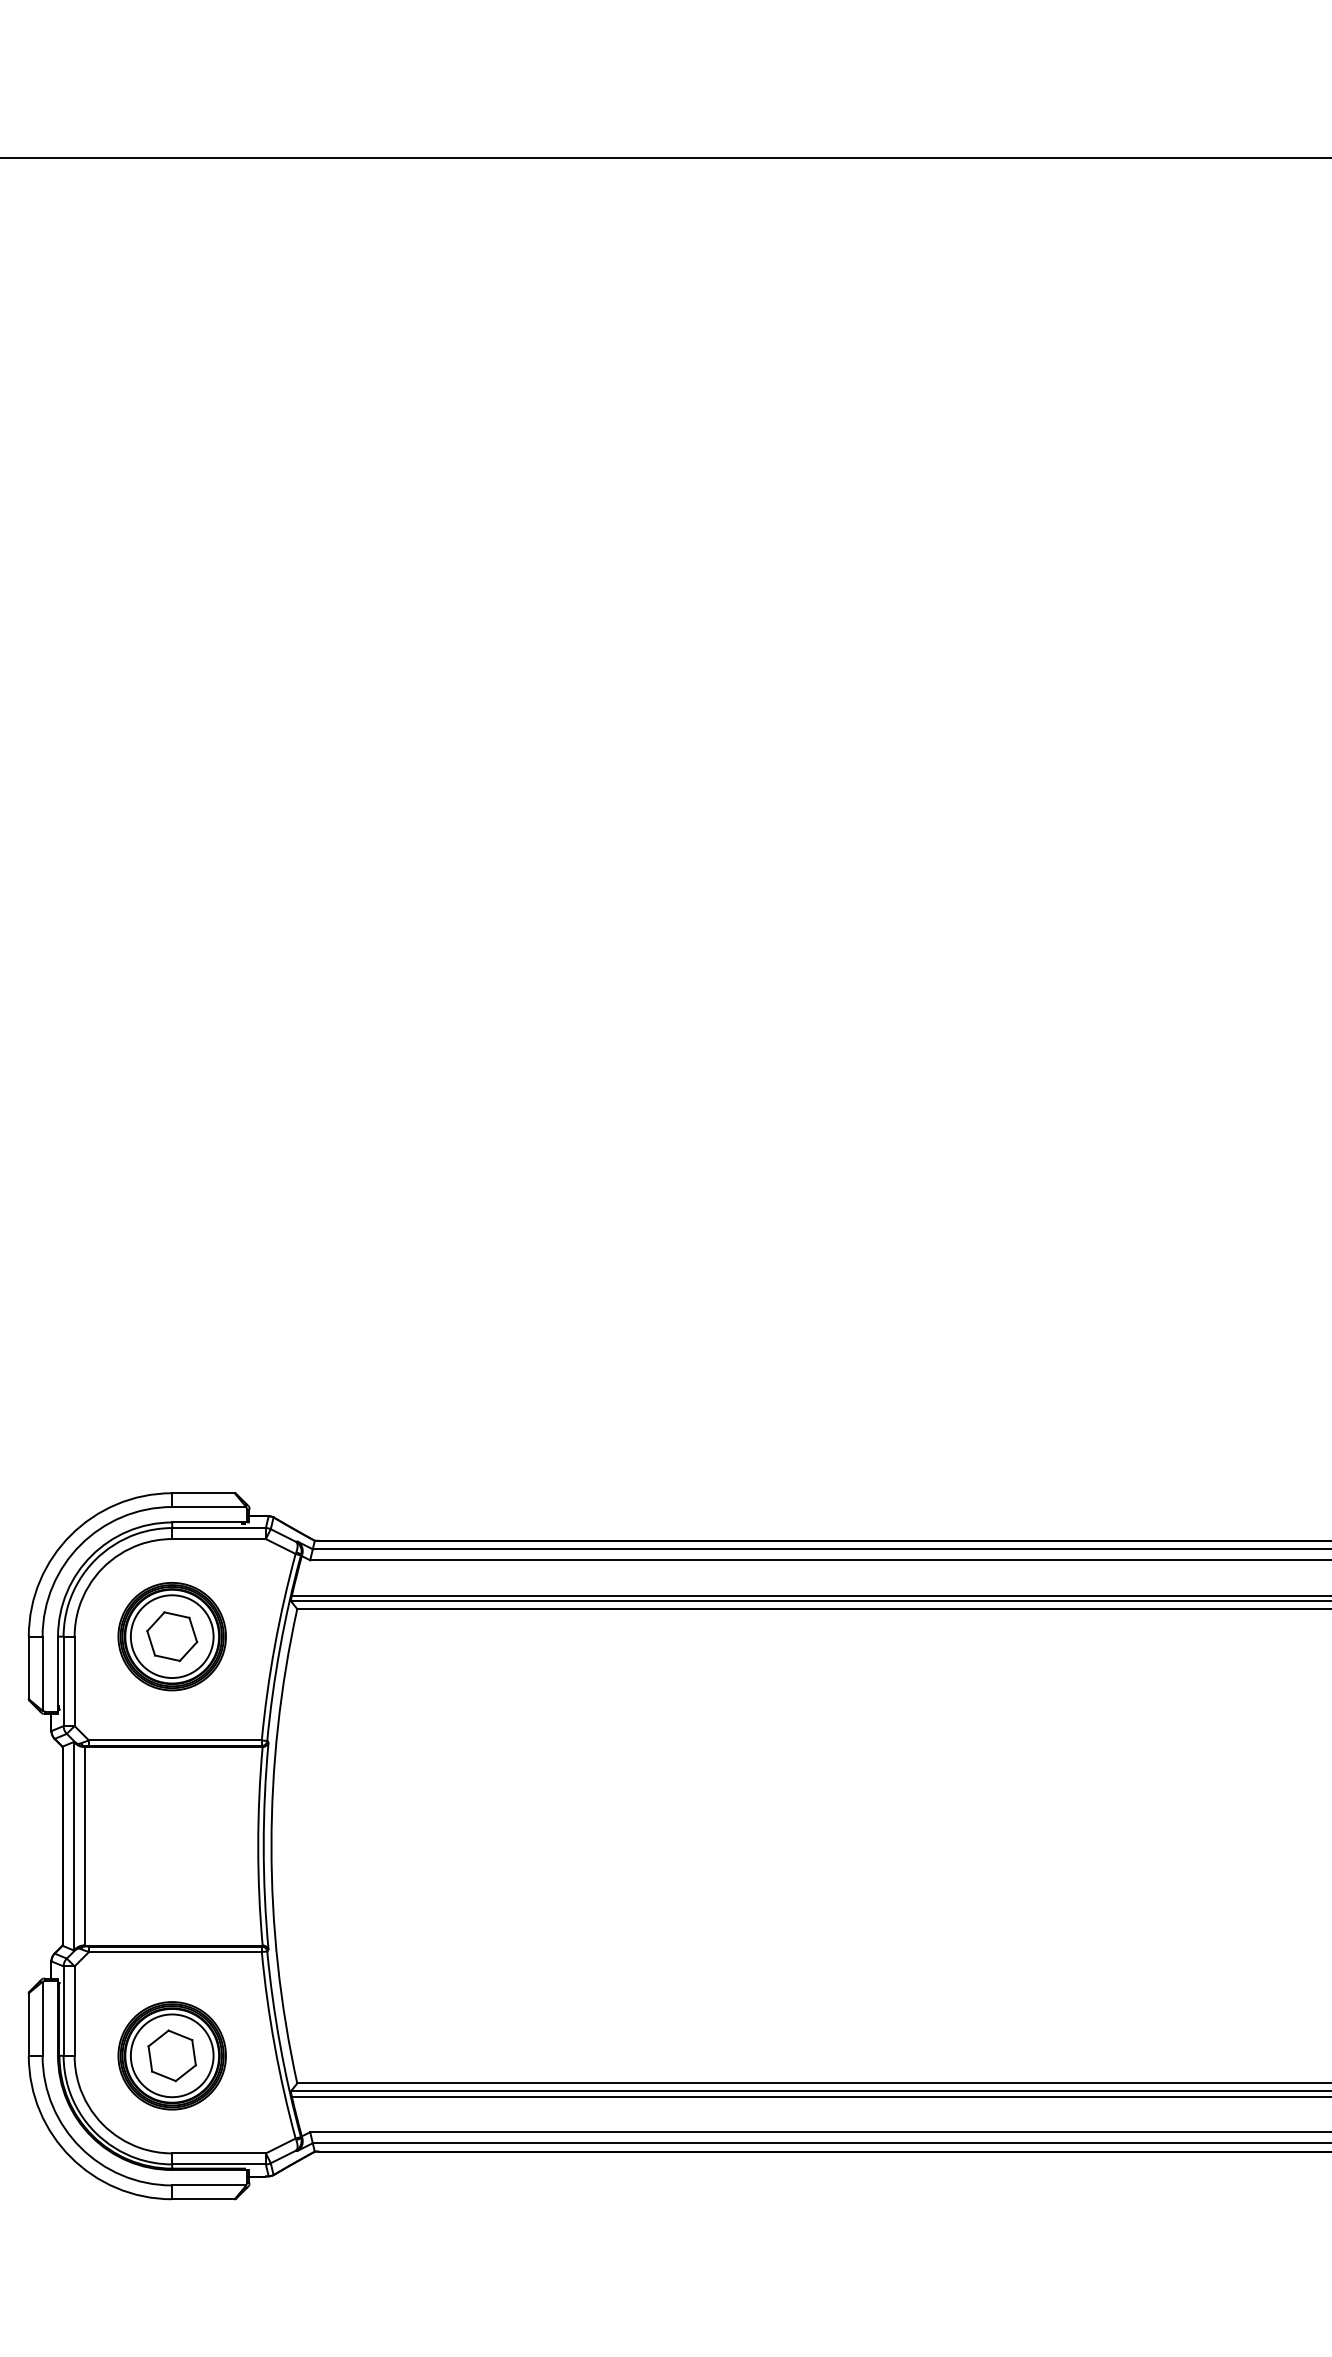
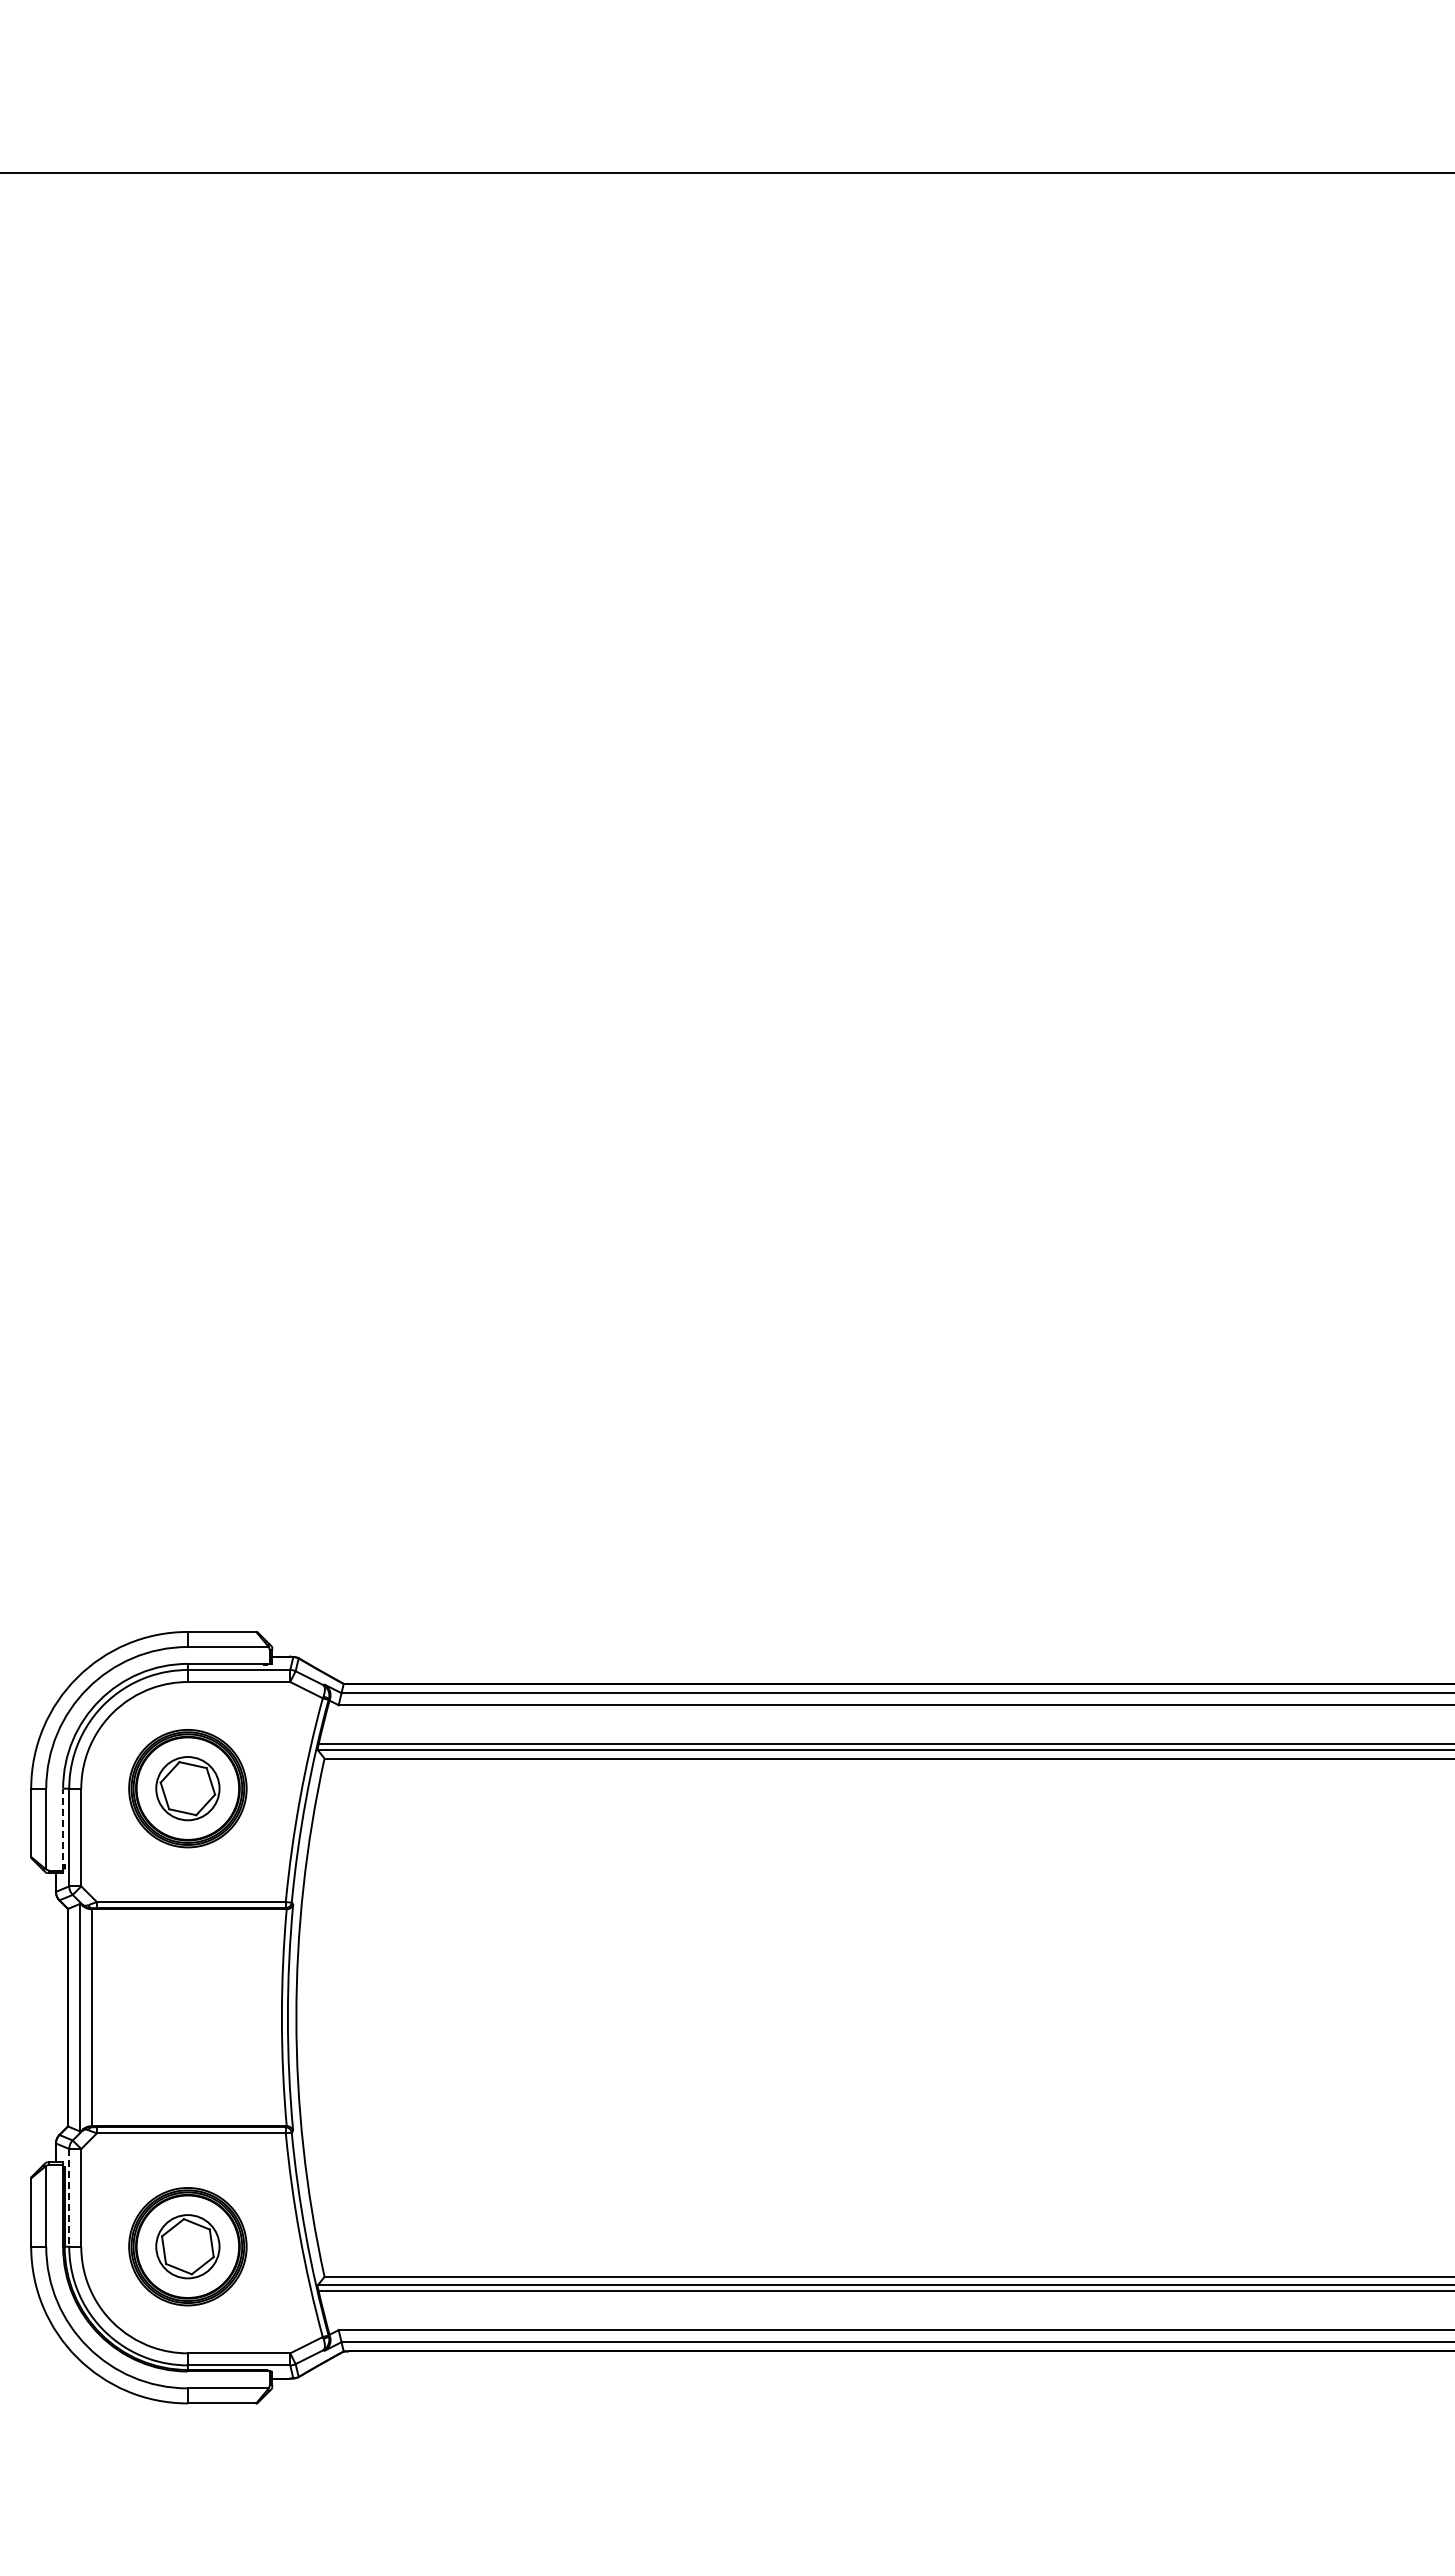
circle: (171, 1636) -> (187, 1788), size x0.7
line: (58, 1674) -> (63, 1829), solid -> dashed
line: (63, 2010) -> (69, 2197), solid -> dashed
circle: (171, 2055) -> (187, 2246), size x0.7

